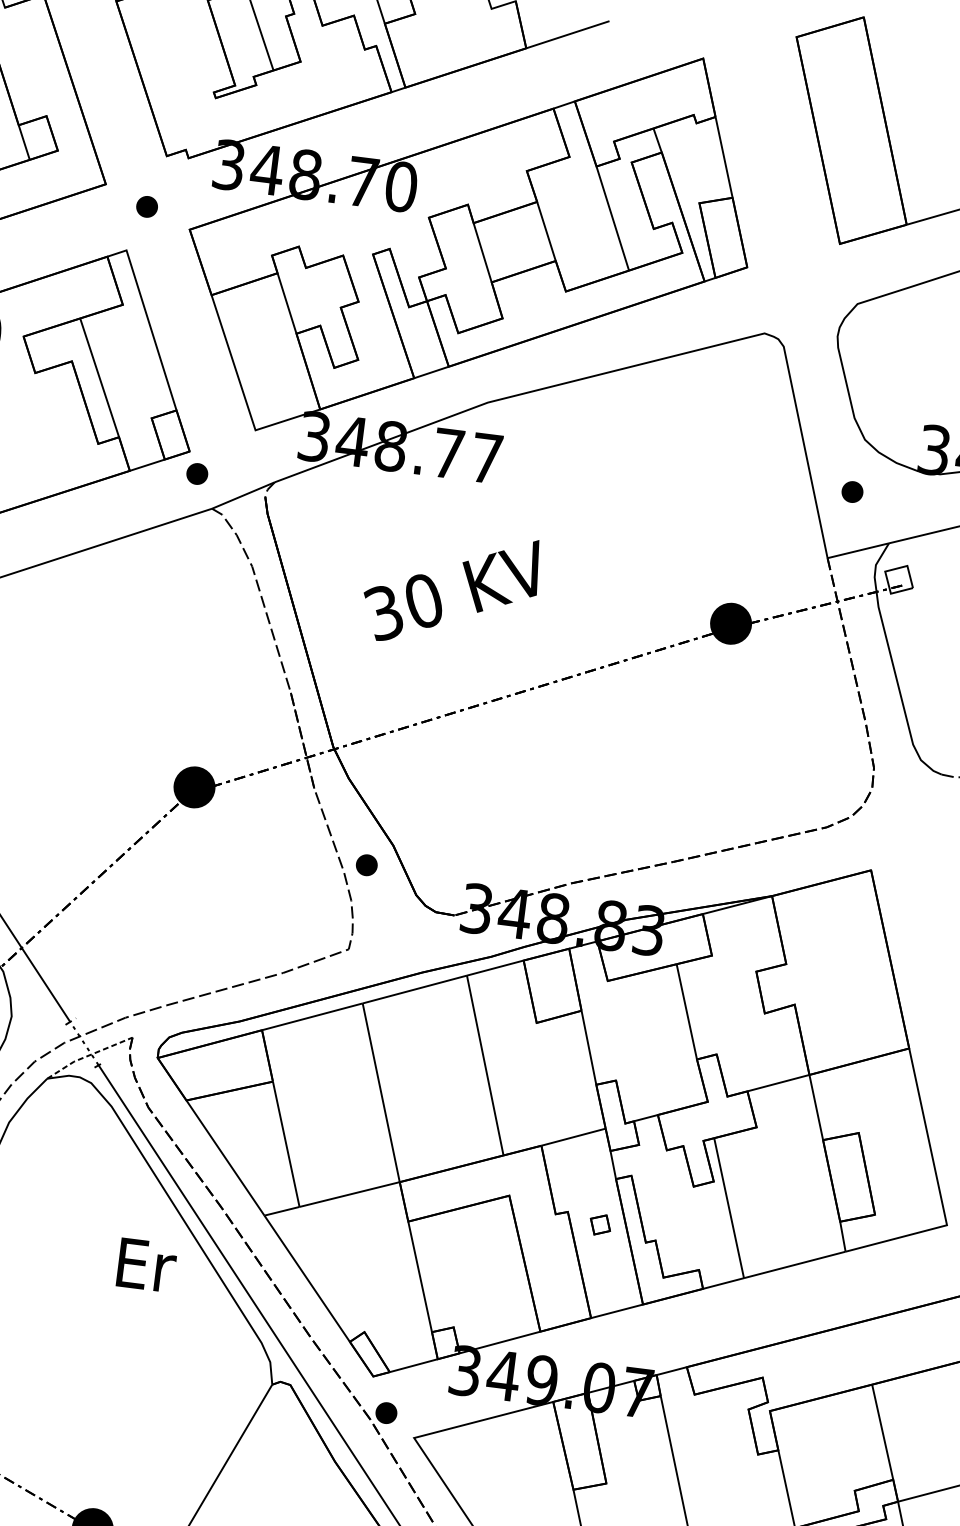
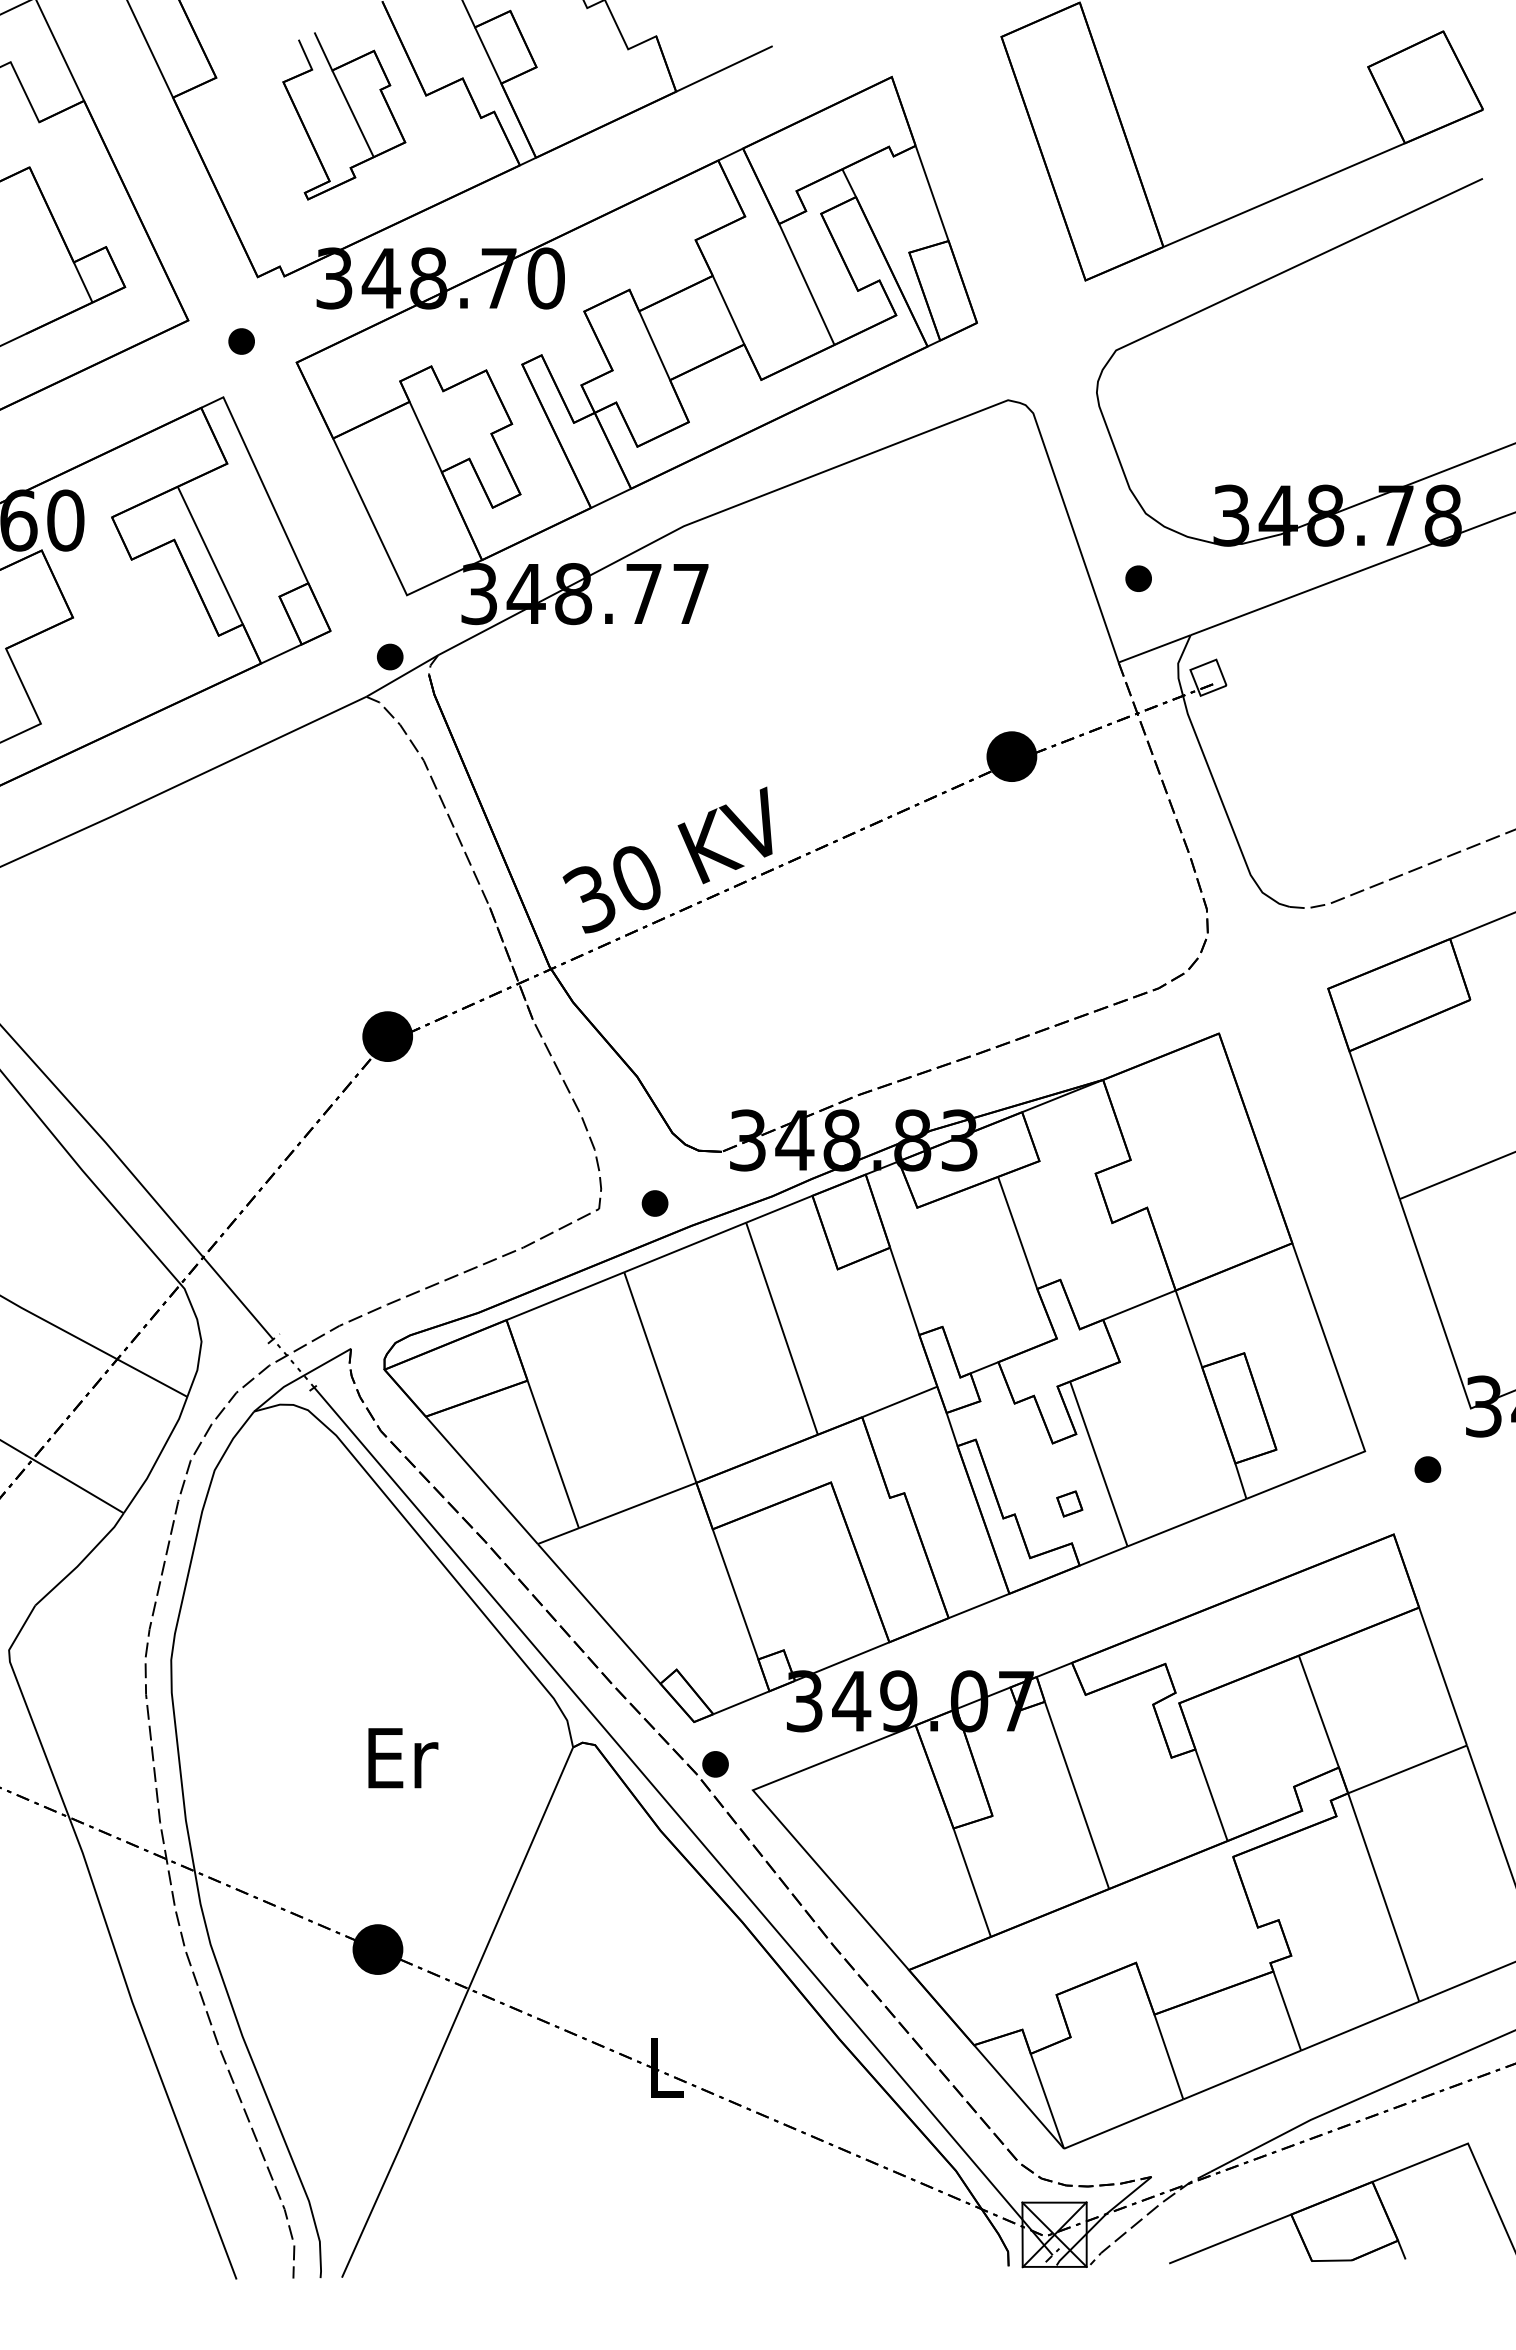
part: (197, 473) -> (390, 656), moved
text: (450, 589) -> (667, 859), moved
part: (366, 865) -> (654, 1203), moved
line: (88, 1055) -> (300, 1377), dashed -> solid
part: (600, 1224) -> (1069, 1503), moved
text: (147, 1265) -> (403, 1758), moved

